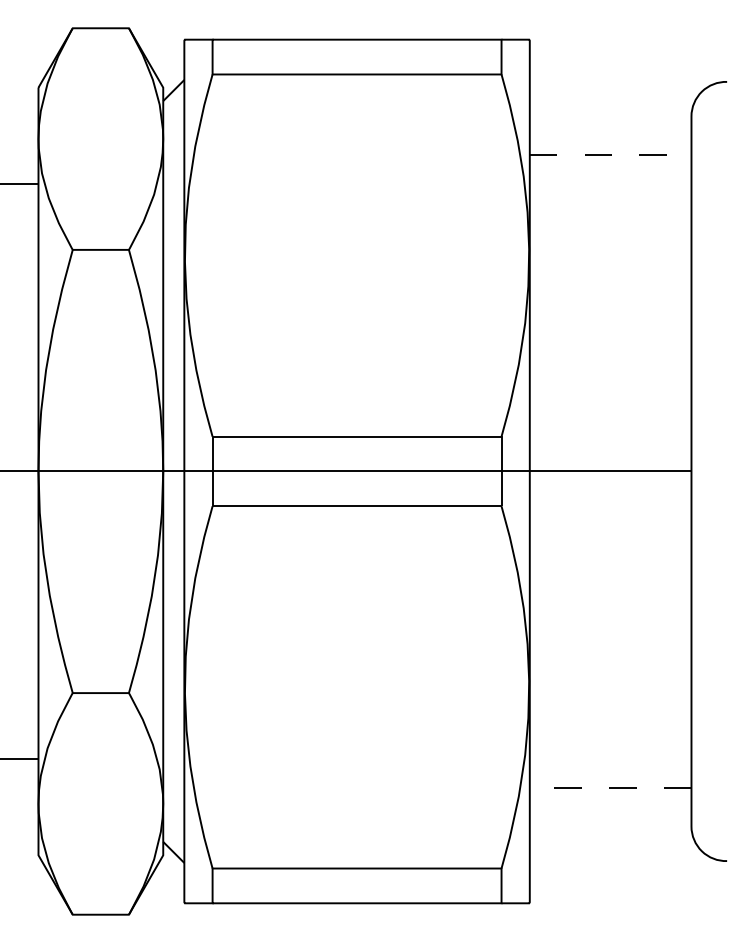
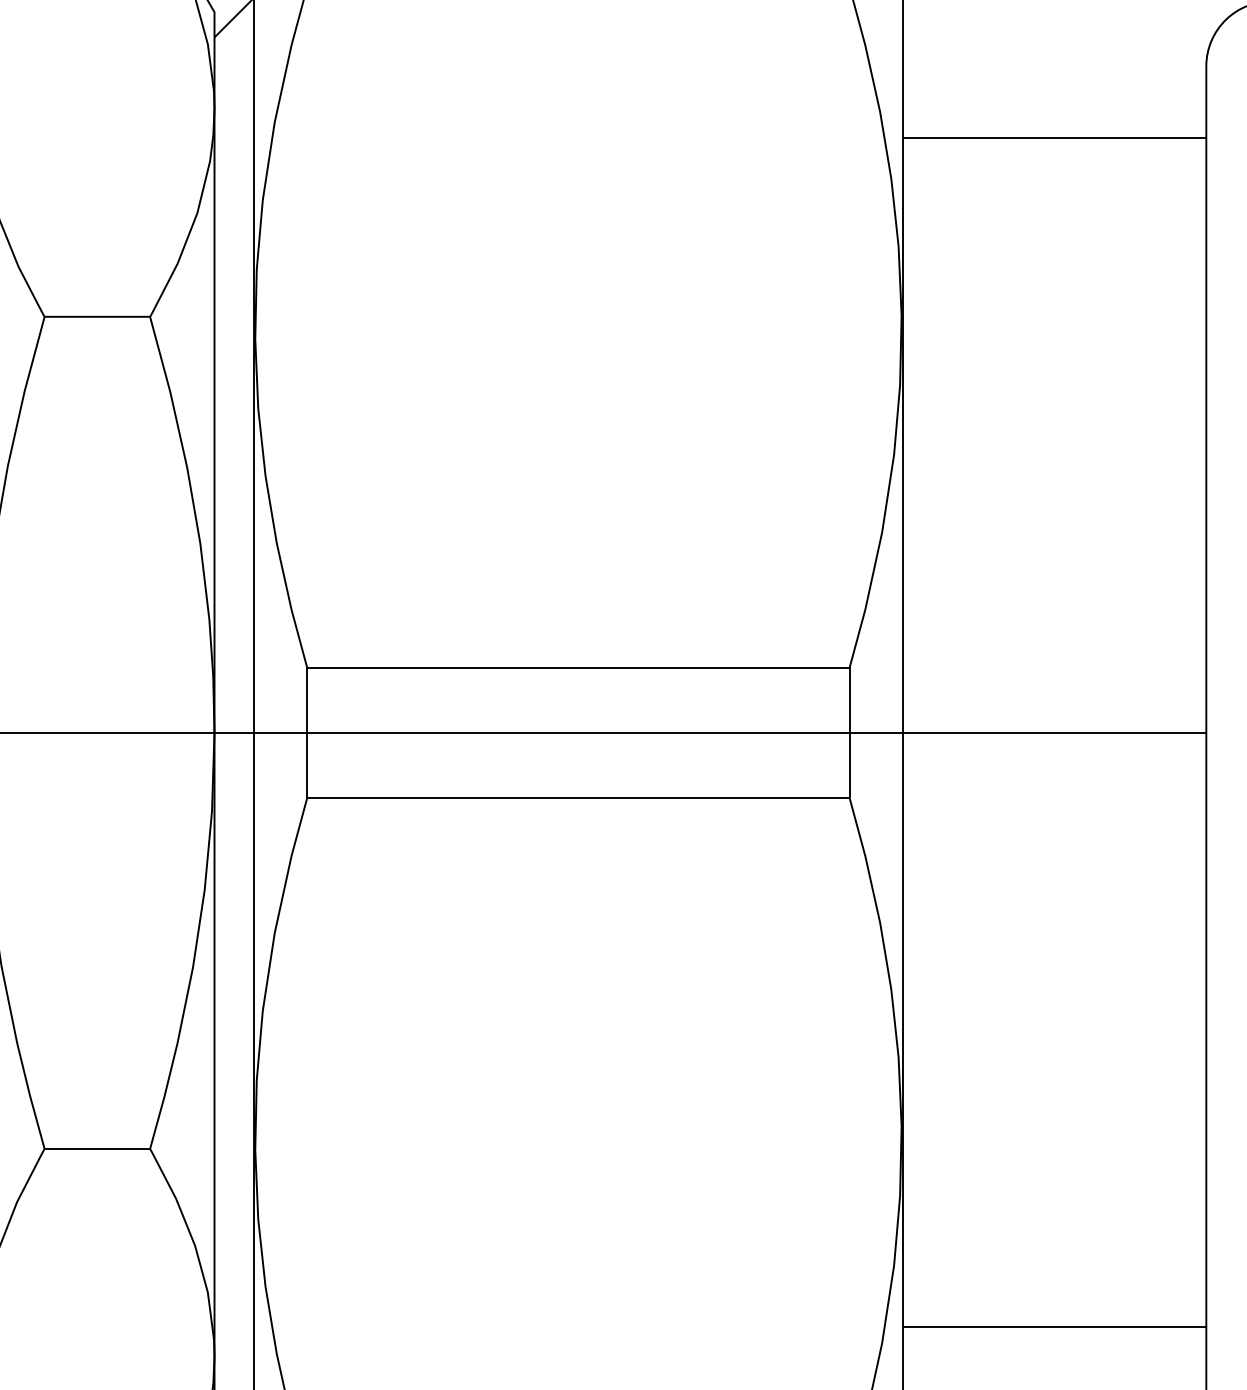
line: (610, 154) -> (1054, 137), dashed -> solid
line: (610, 788) -> (1054, 1328), dashed -> solid

